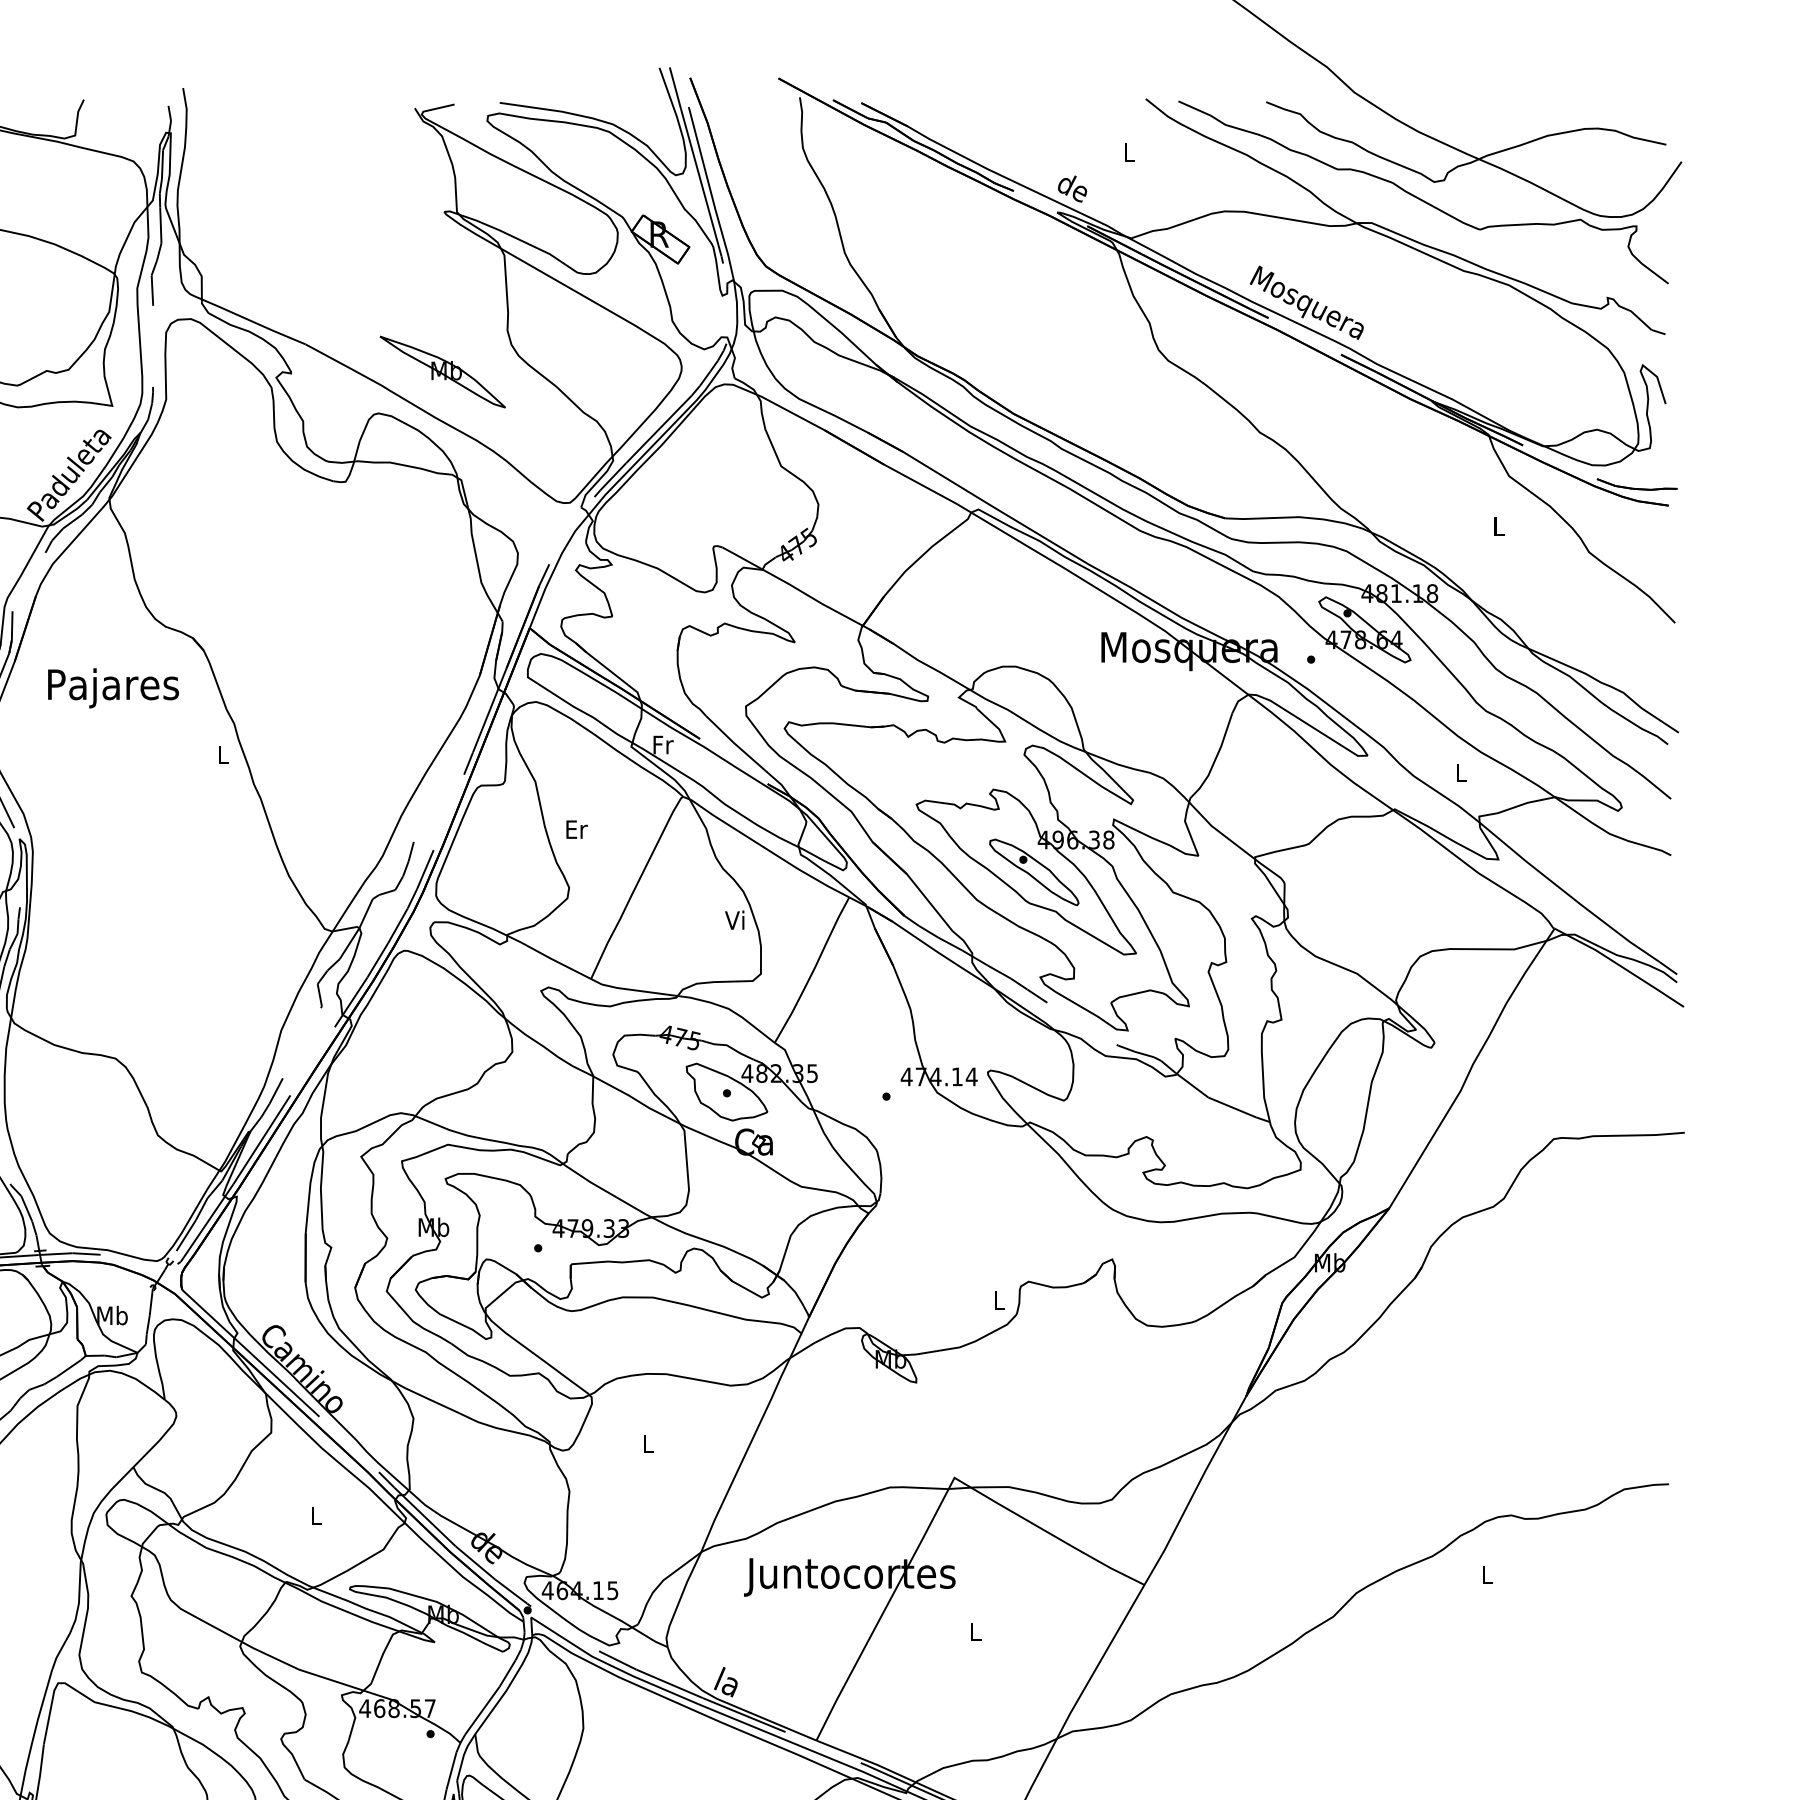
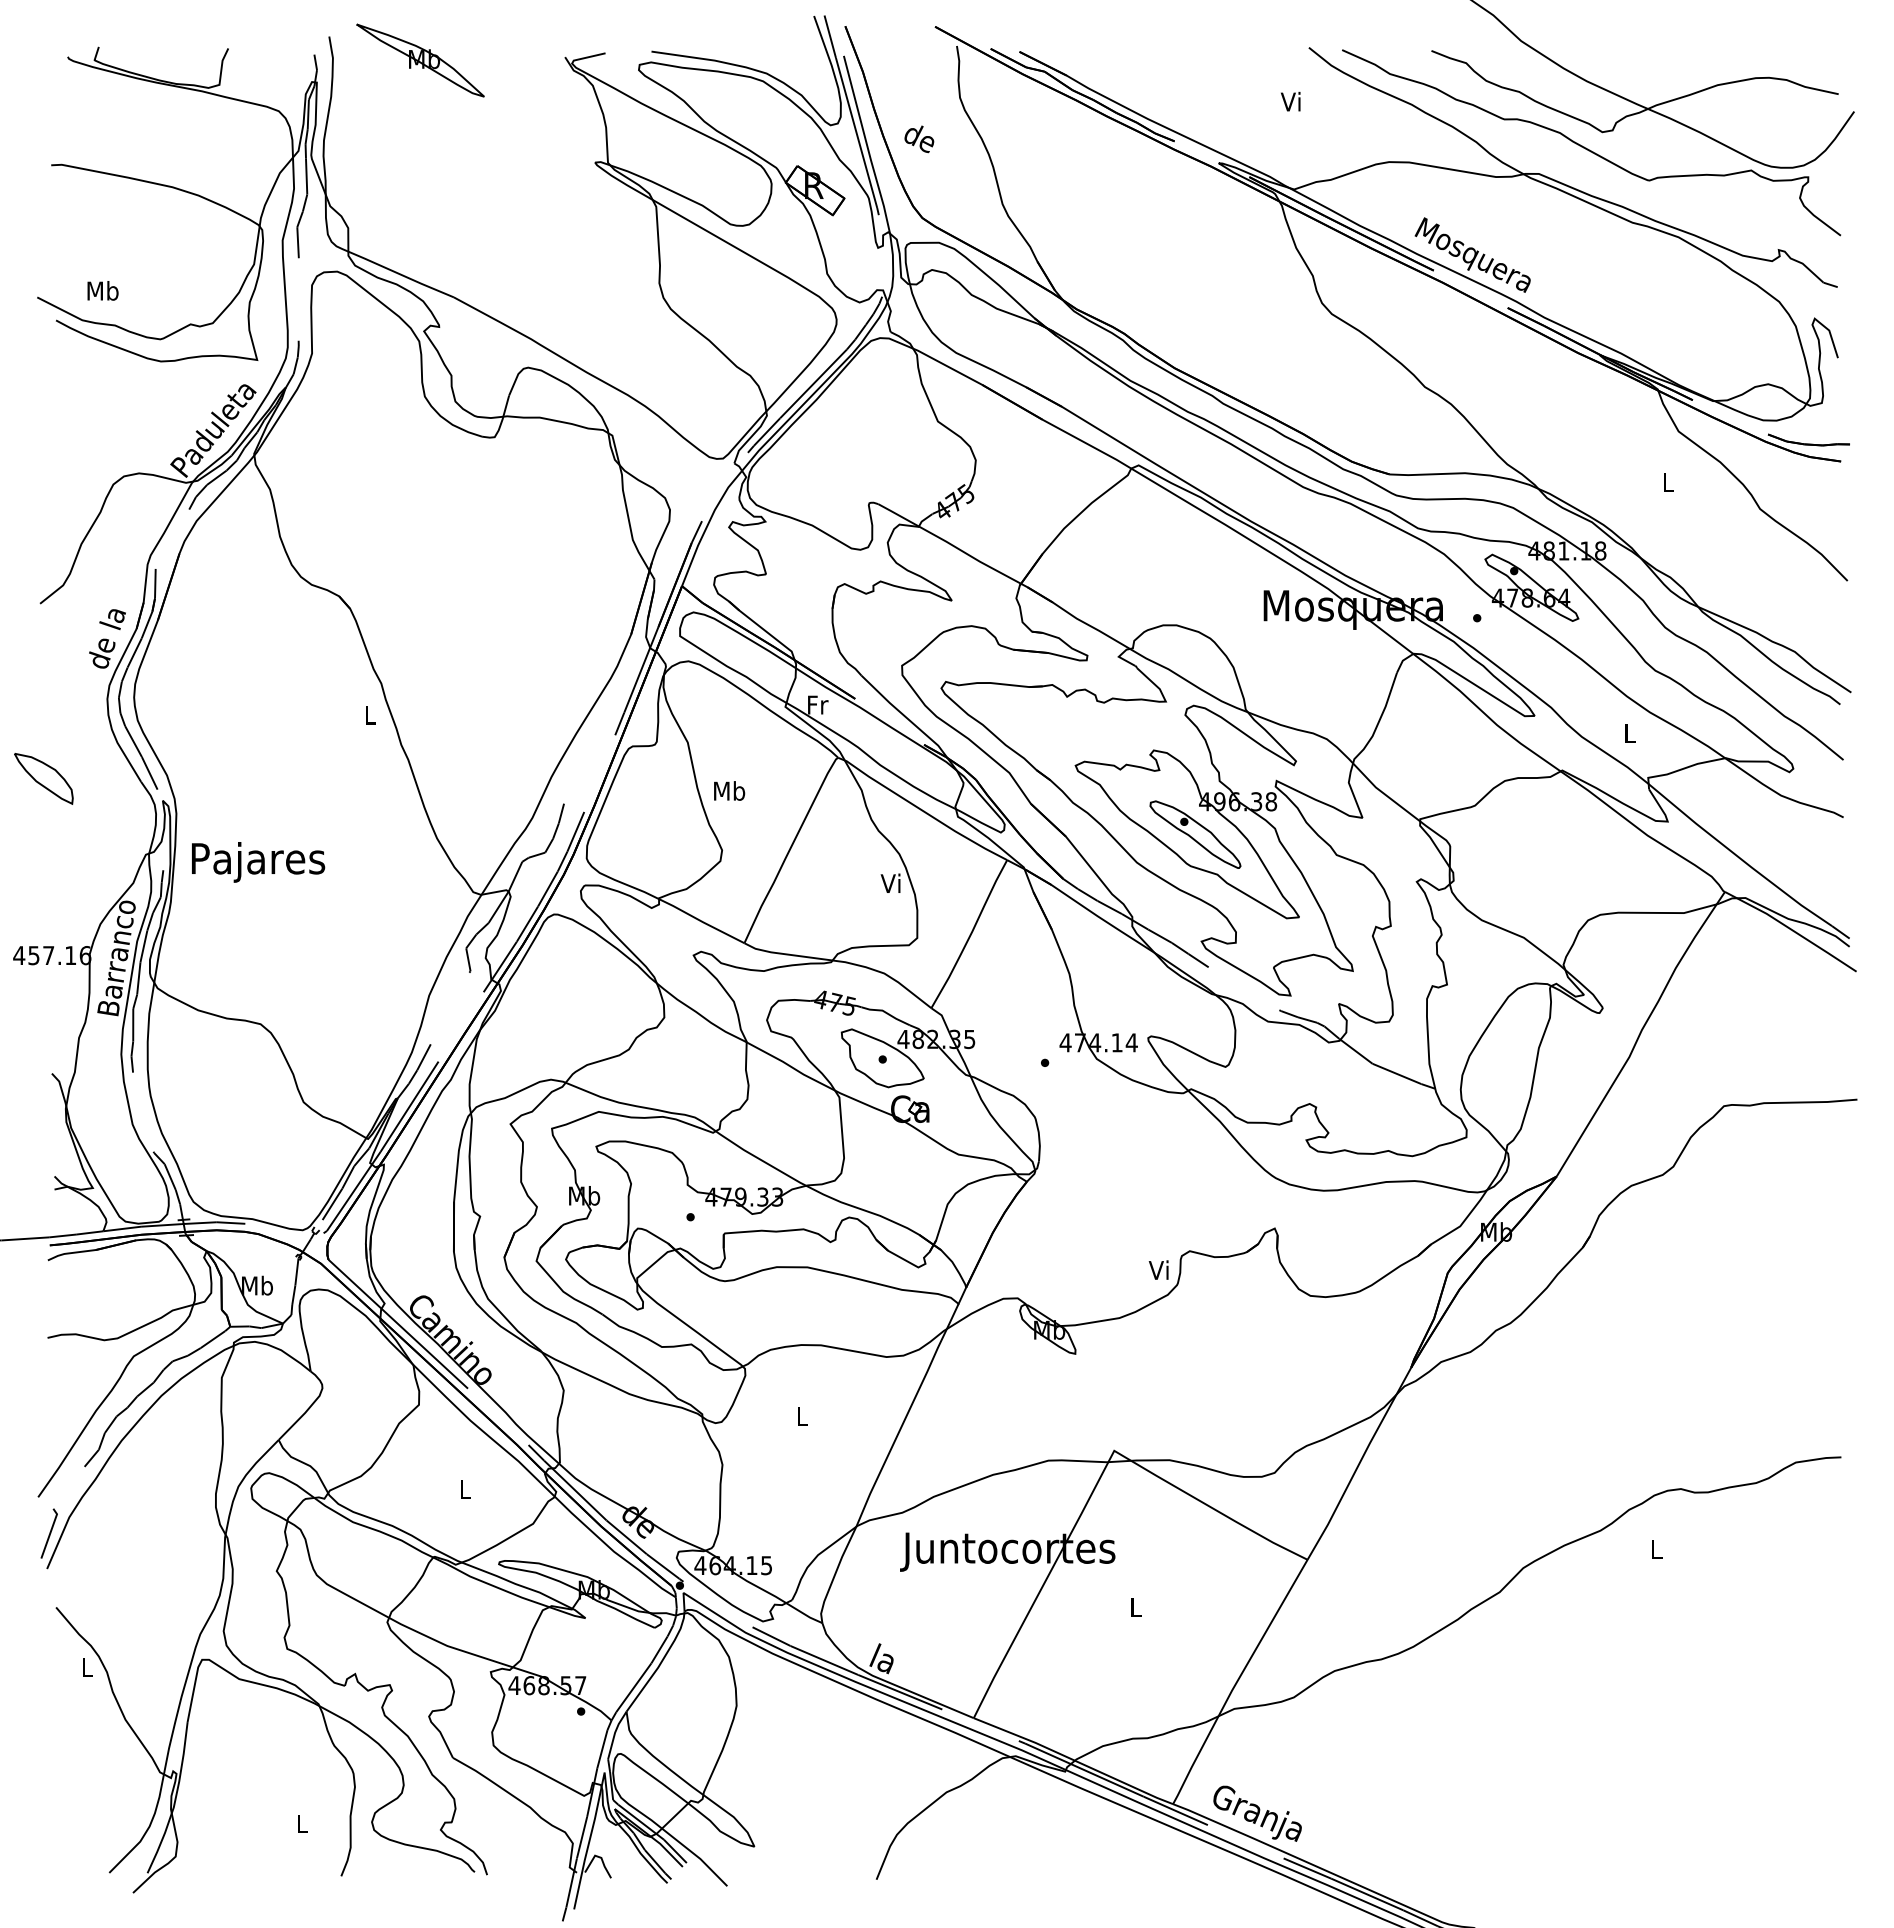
text: (1127, 151) -> (1290, 101), L -> Vi
text: (1072, 189) -> (919, 139), moved
part: (442, 371) -> (420, 60), moved
text: (113, 688) -> (258, 862), moved
text: (576, 828) -> (729, 790), Er -> Mb
text: (997, 1299) -> (1158, 1269), L -> Vi

